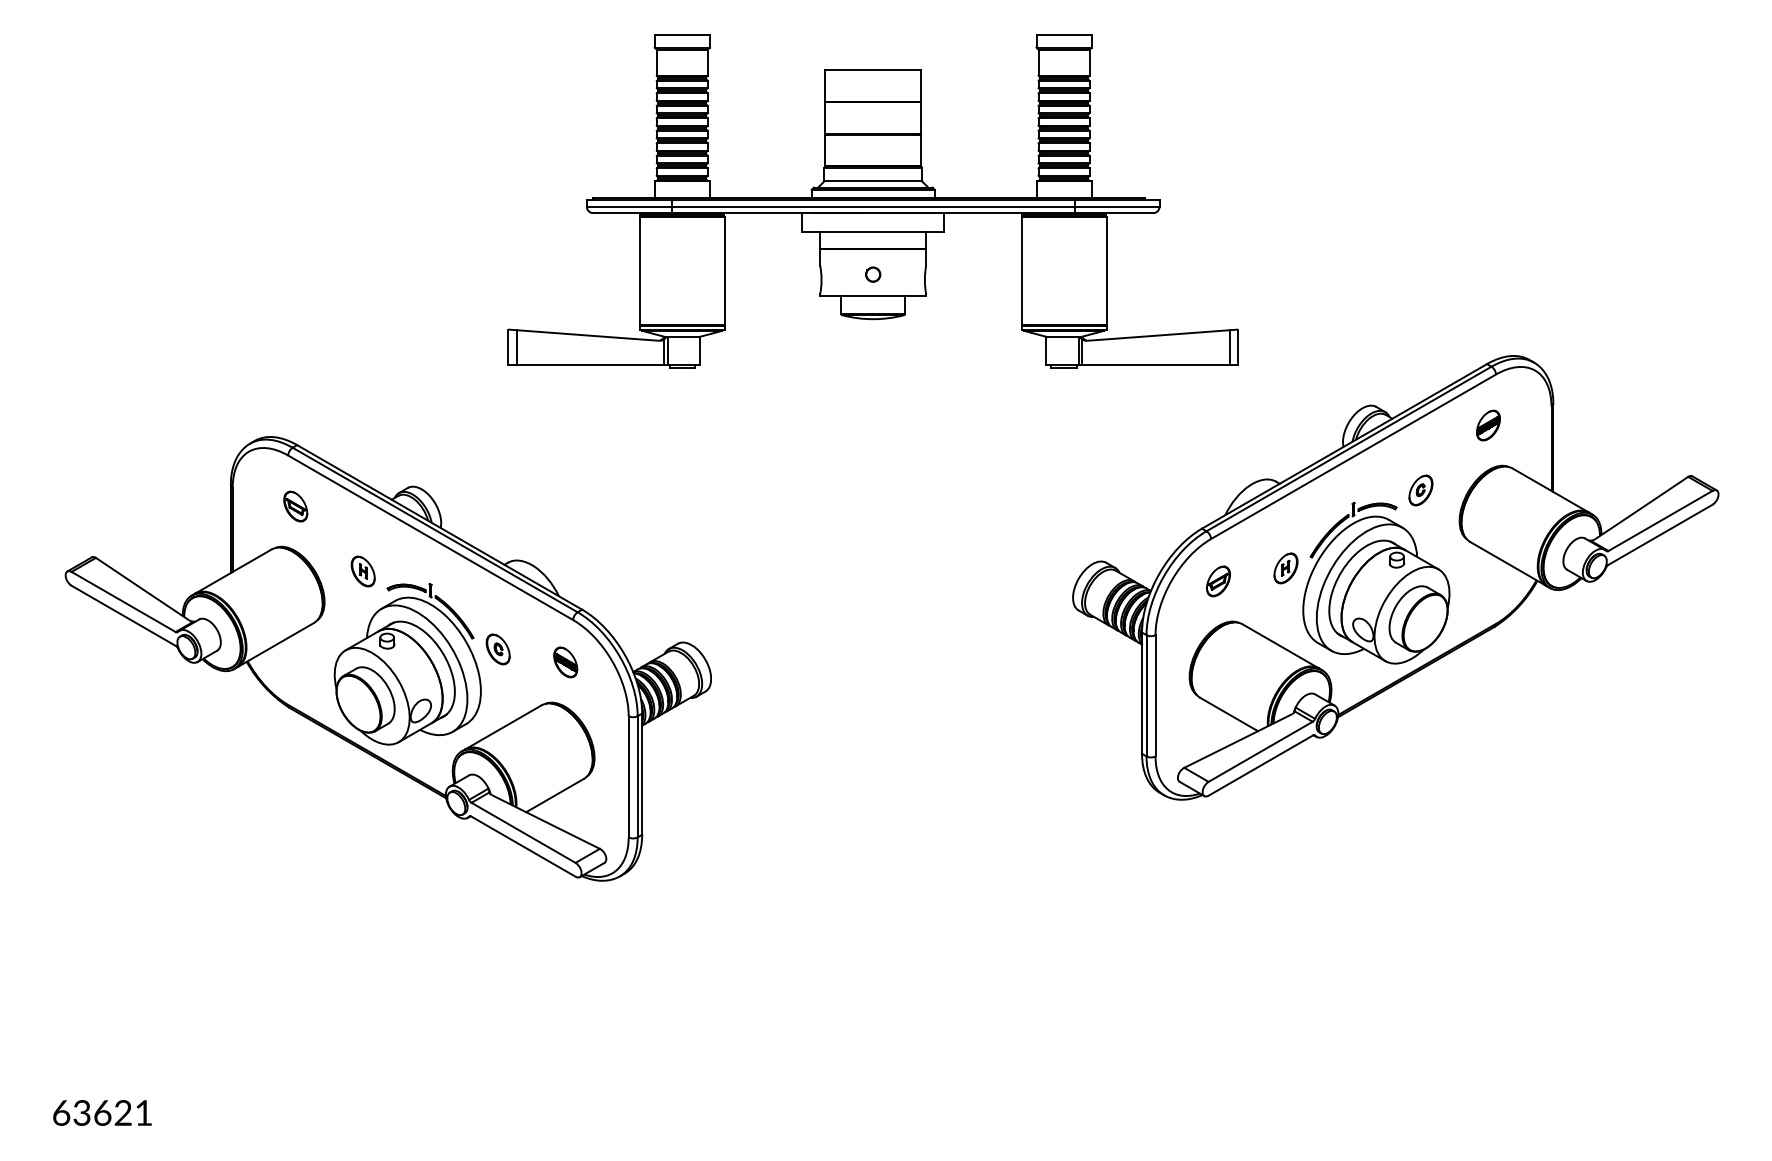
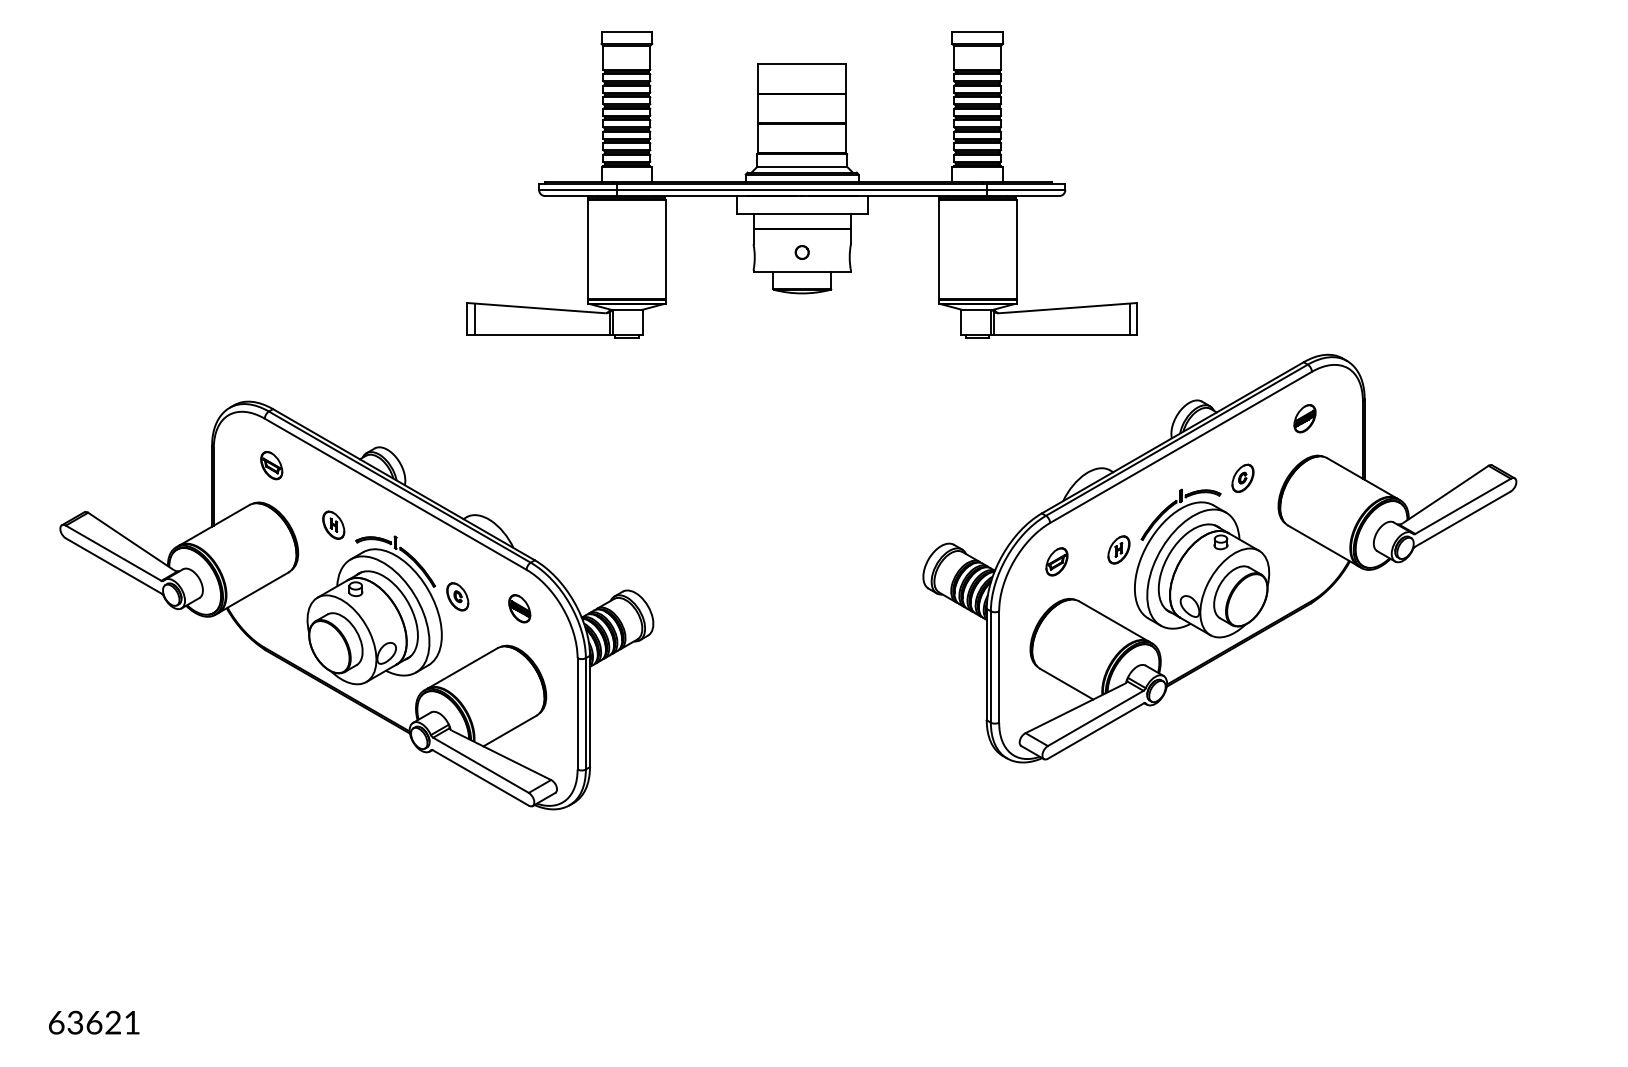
part: (1395, 577) -> (1219, 558), moved

